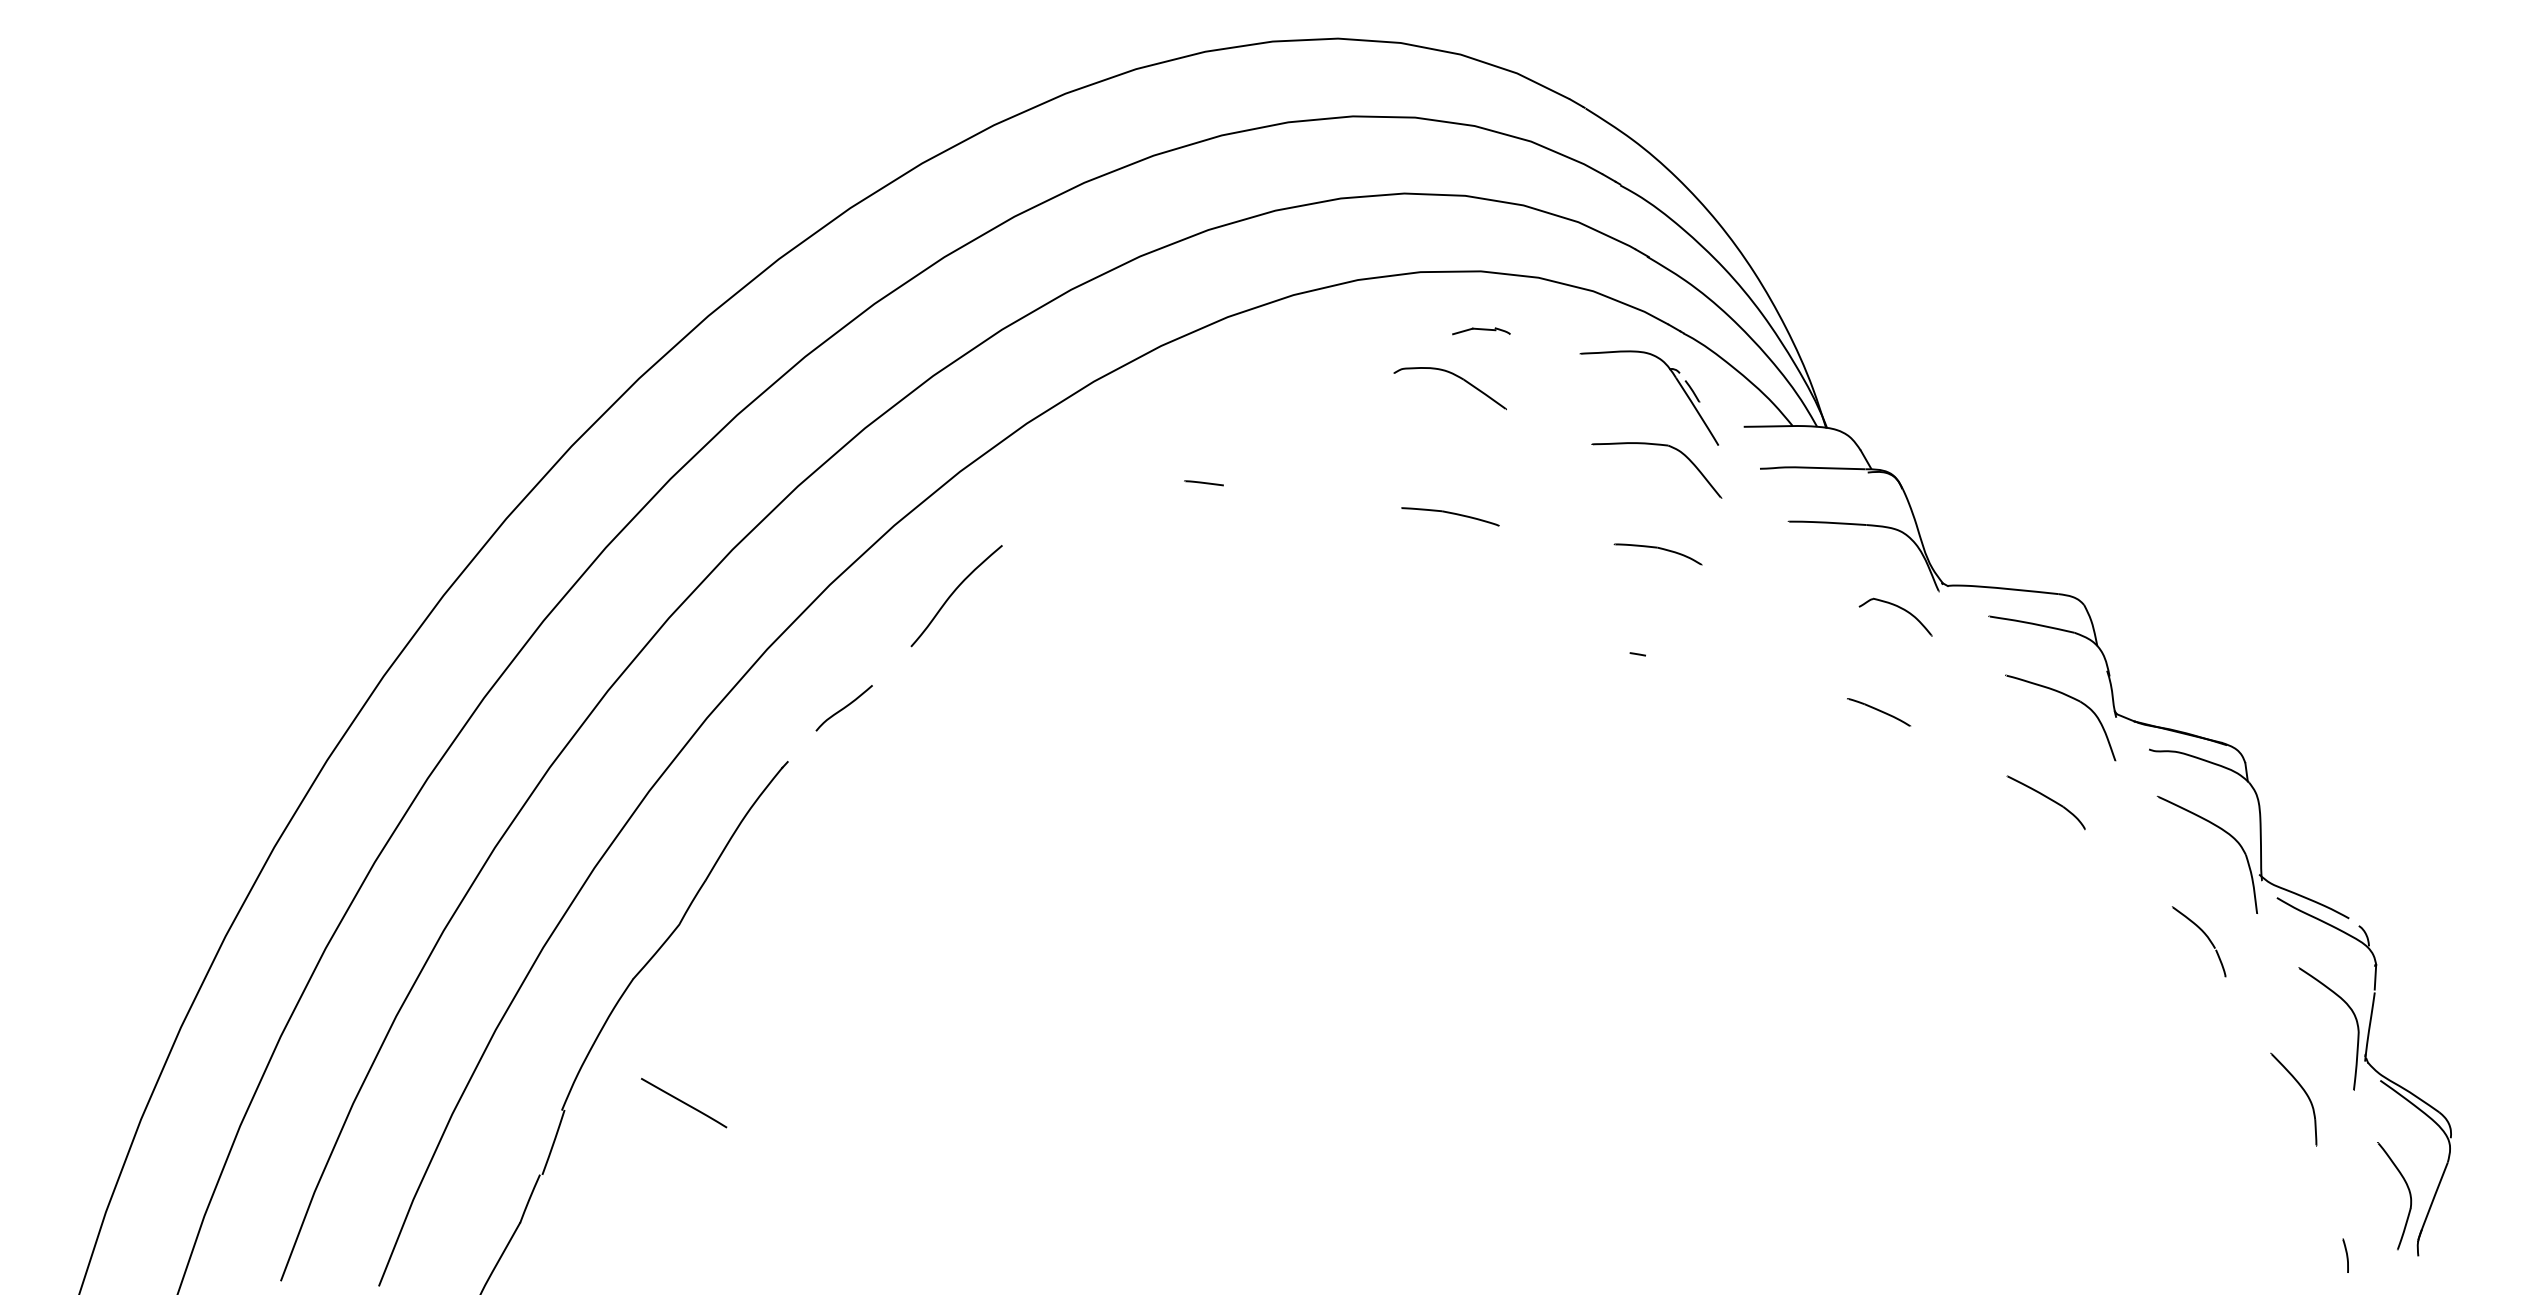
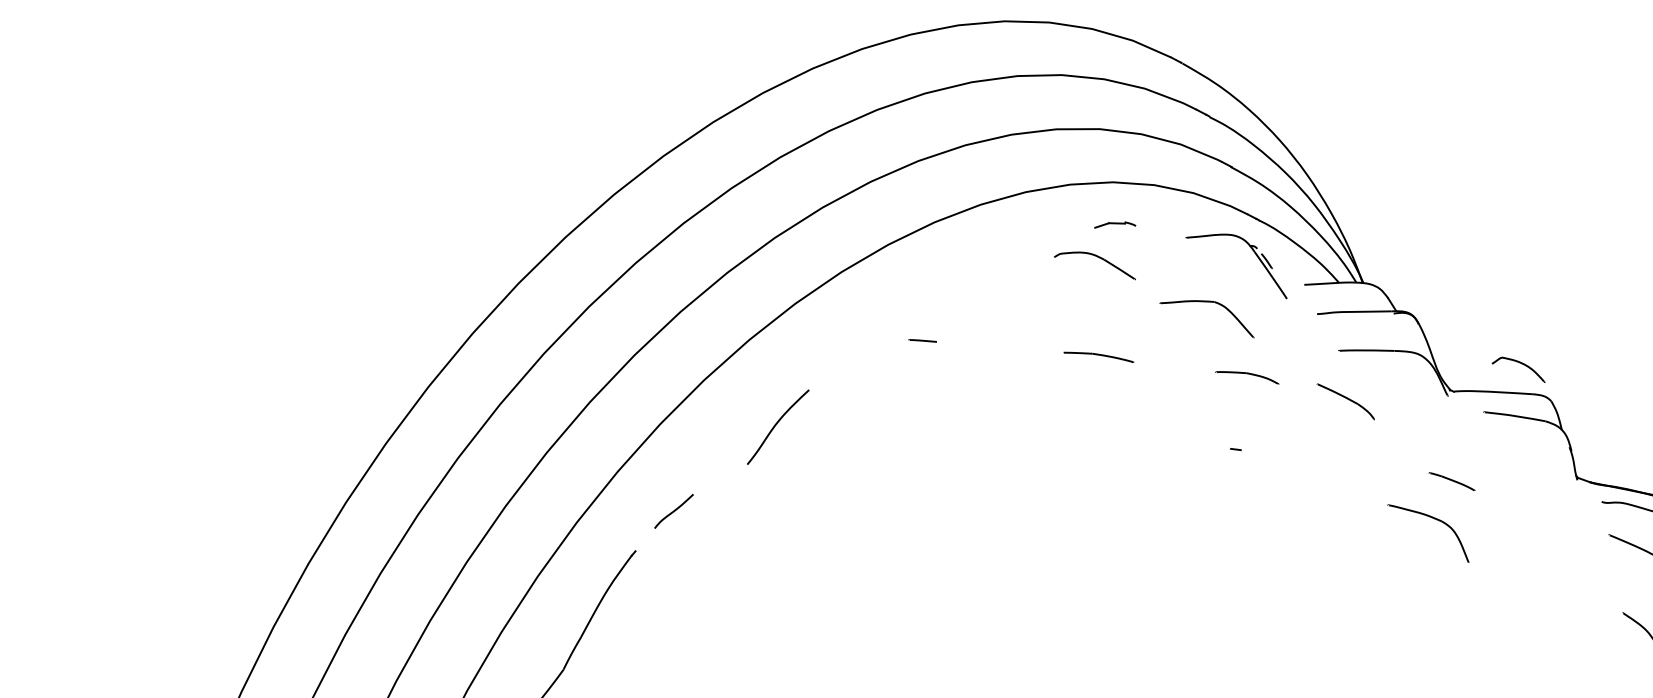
part: (1656, 445) -> (1205, 302), moved
curve: (952, 595) -> (775, 426), moved
part: (1899, 608) -> (1520, 363), moved
part: (2066, 696) -> (1431, 518), moved
part: (1879, 712) -> (1452, 481), moved
part: (2045, 802) -> (1345, 401), moved

